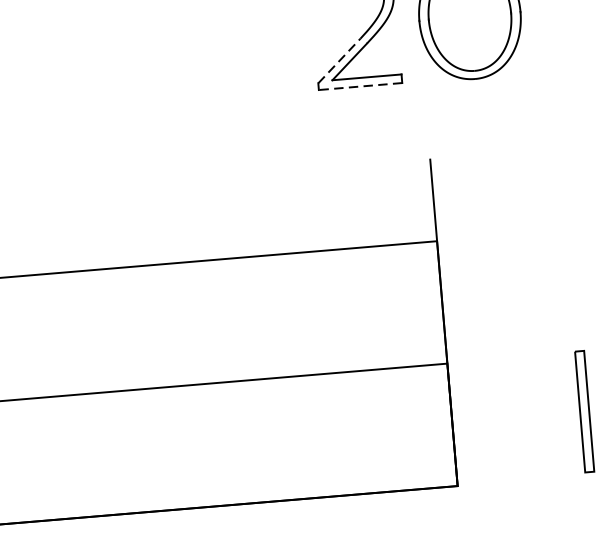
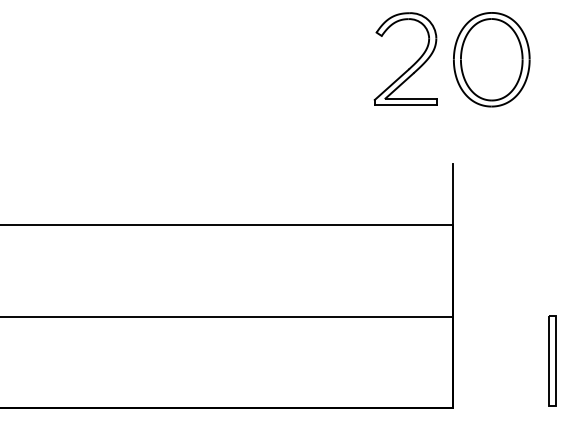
line: (338, 60) -> (391, 84), dashed -> solid
line: (359, 87) -> (405, 105), dashed -> solid

